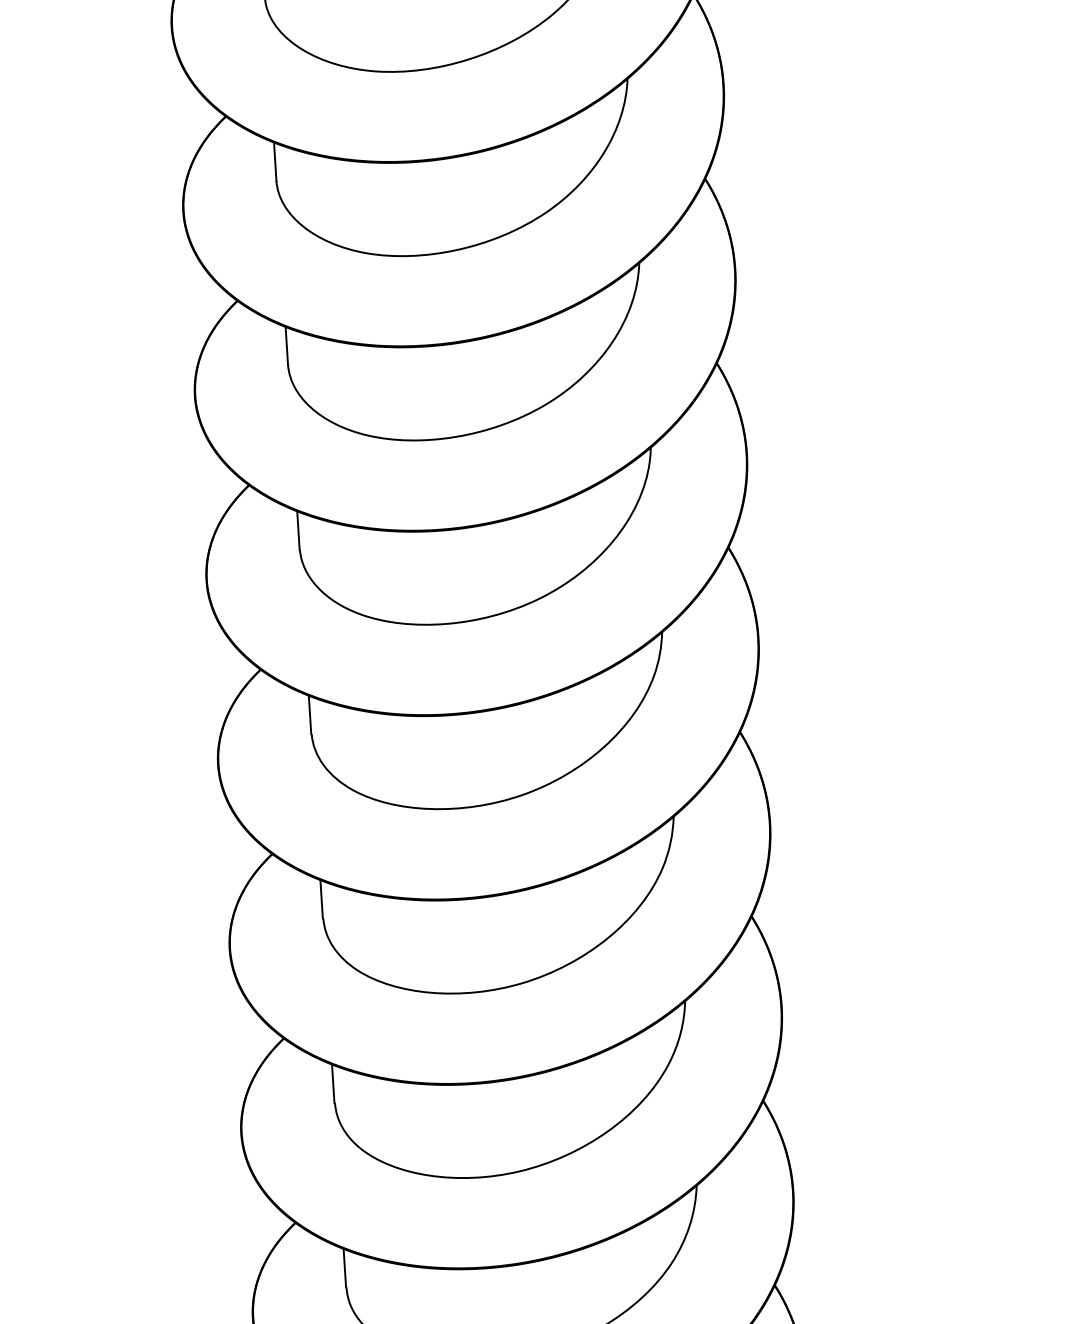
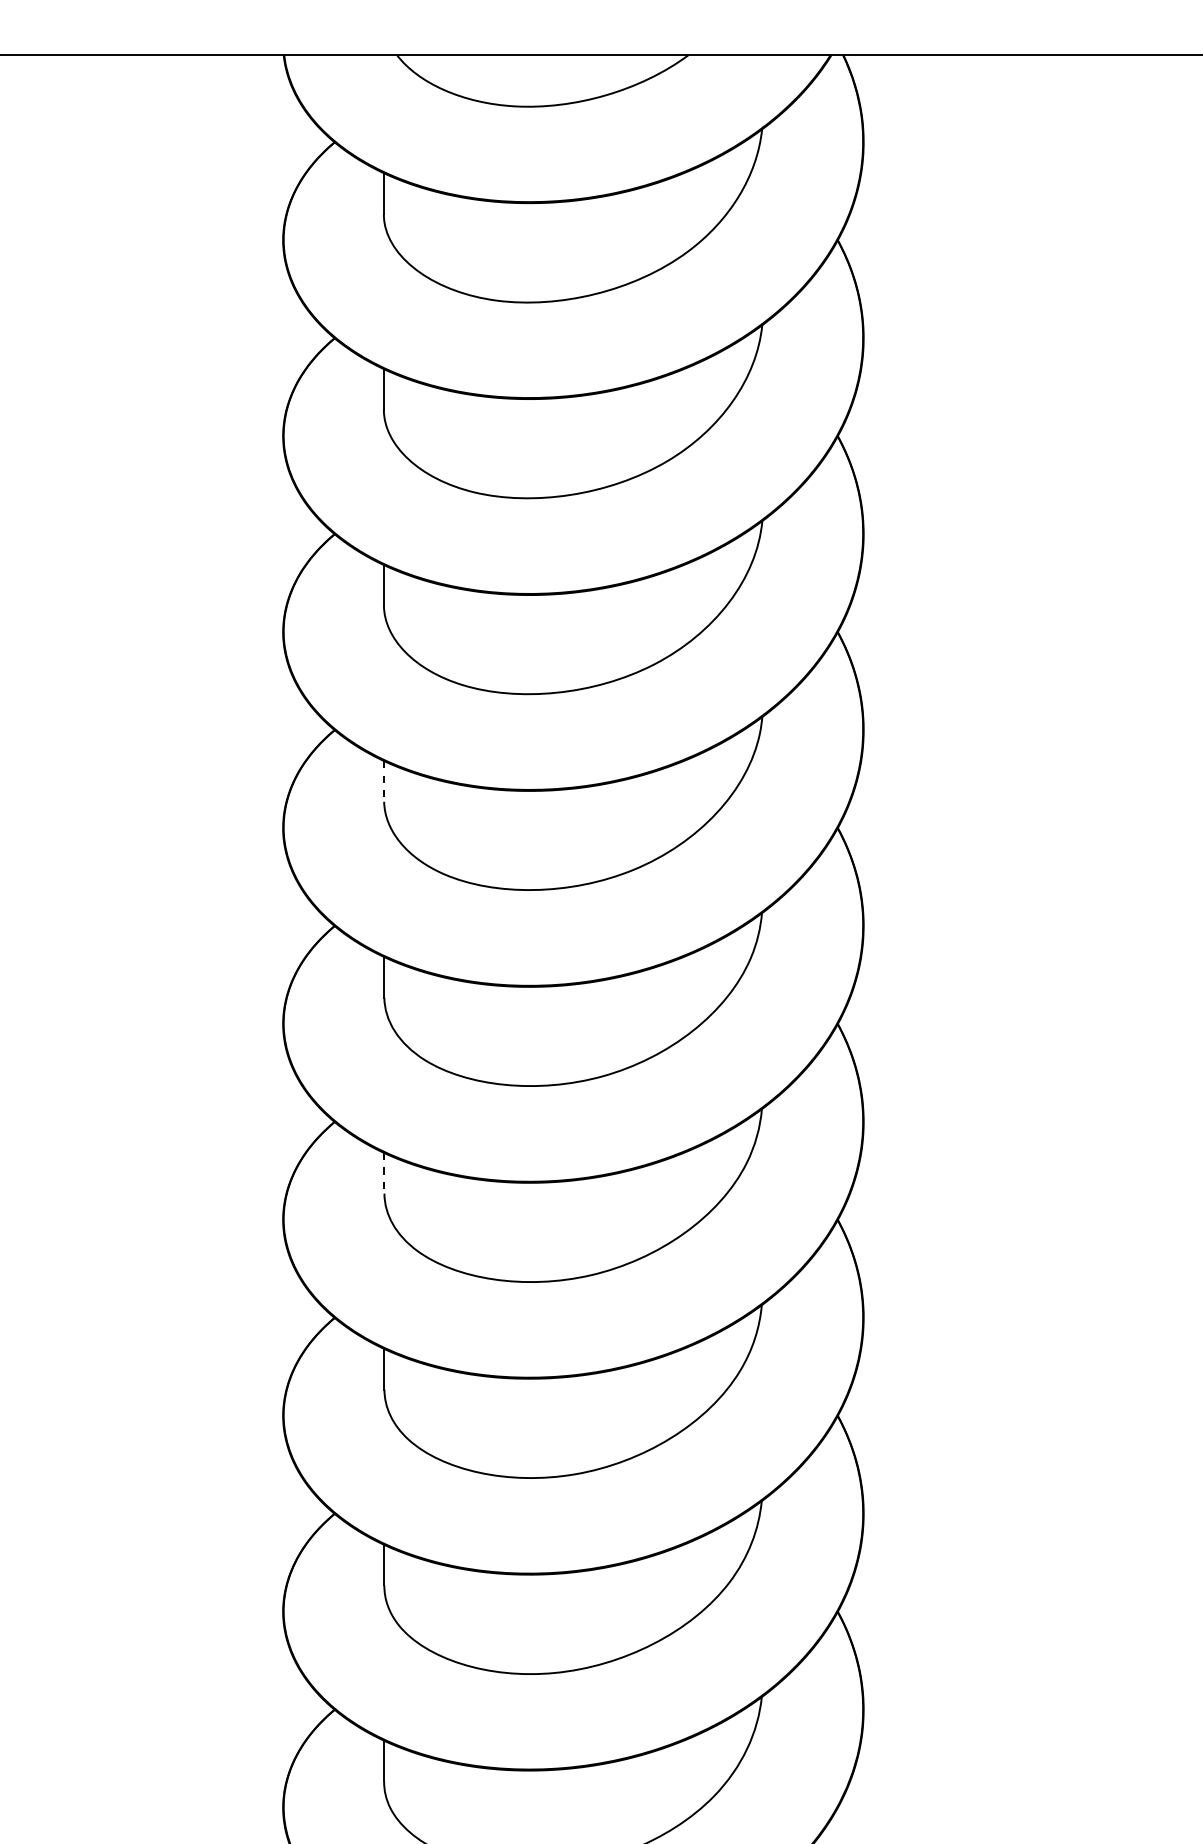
line: (298, 530) -> (383, 781), solid -> dashed
line: (321, 899) -> (383, 1173), solid -> dashed

